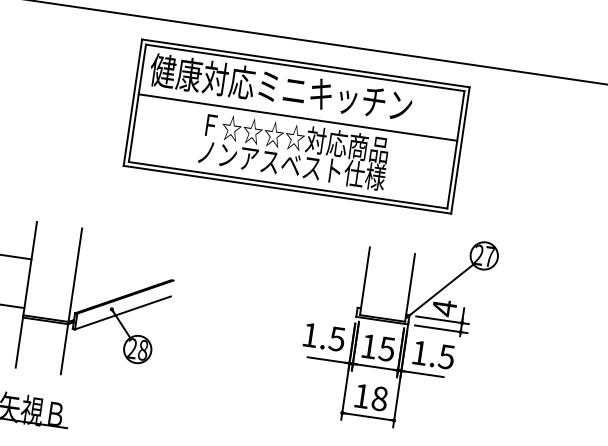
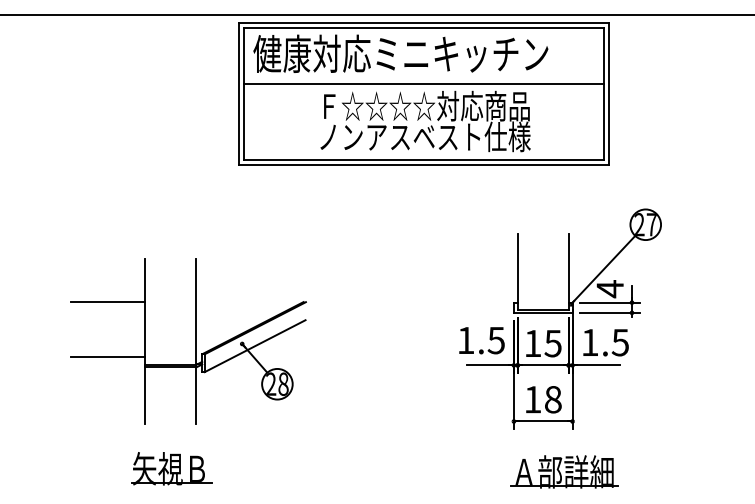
part: (296, 126) -> (423, 93), moved

